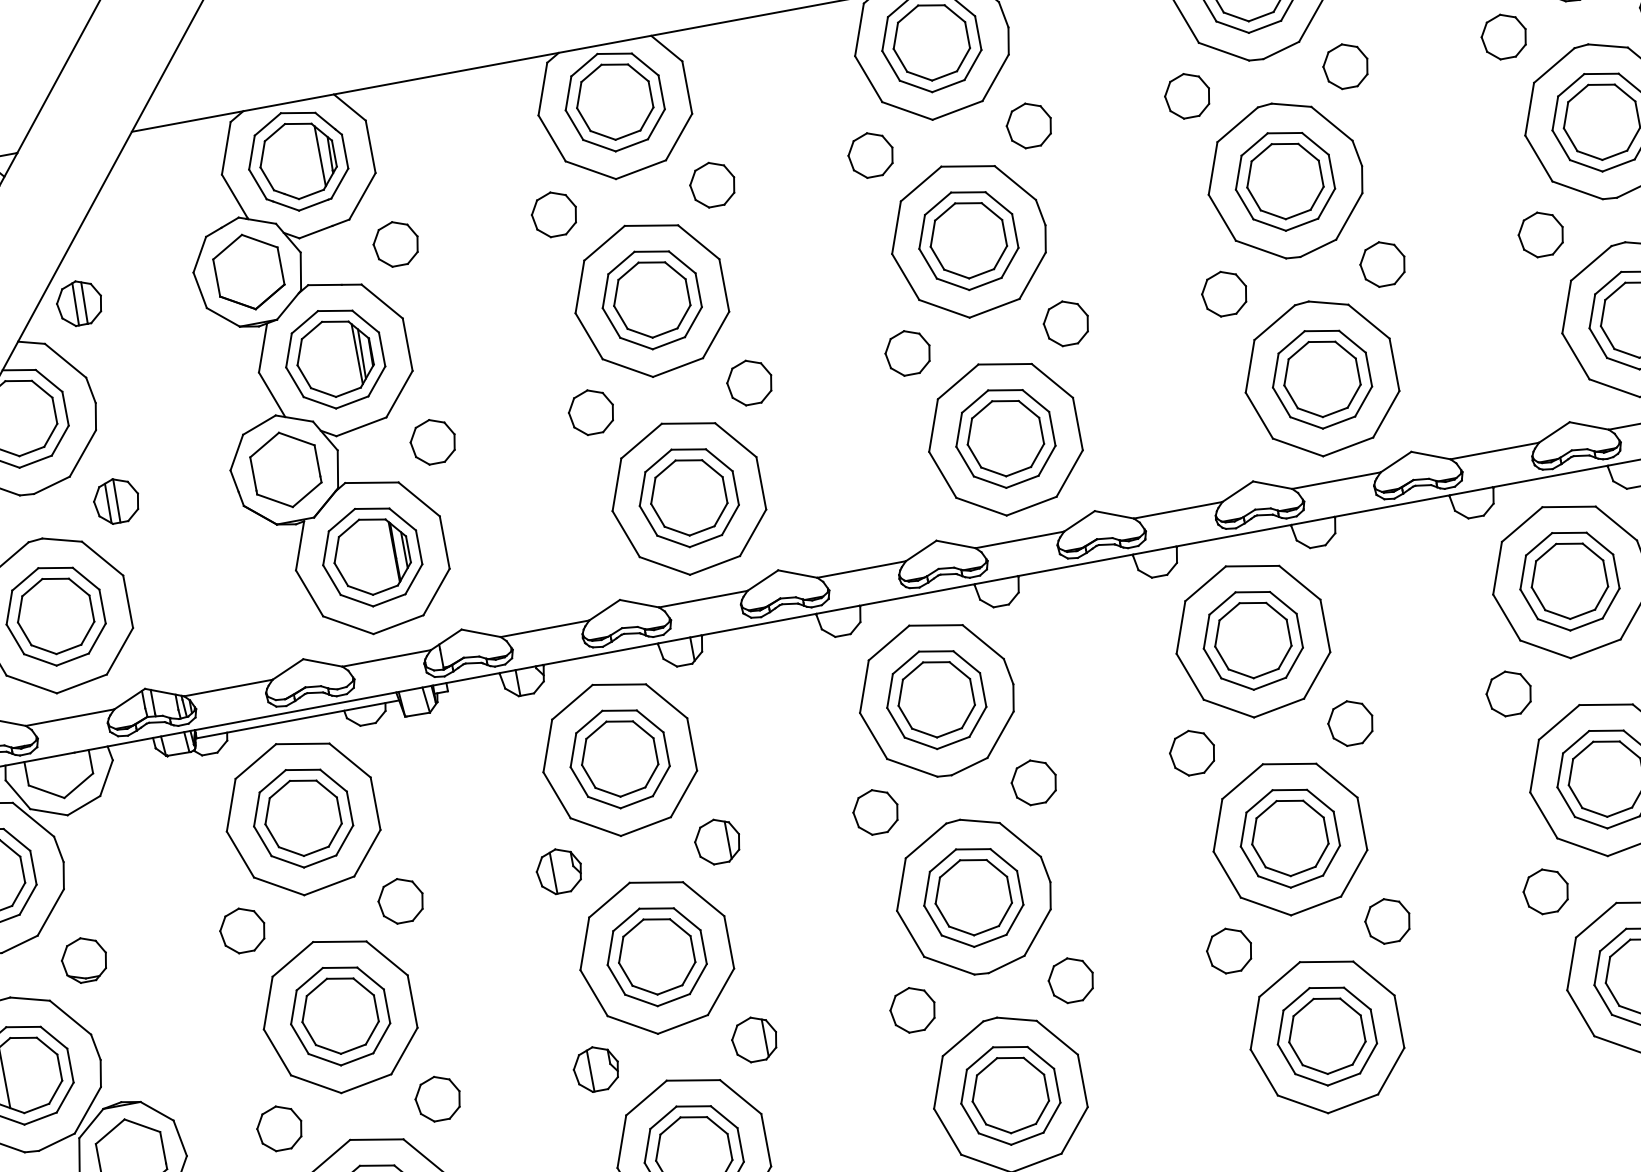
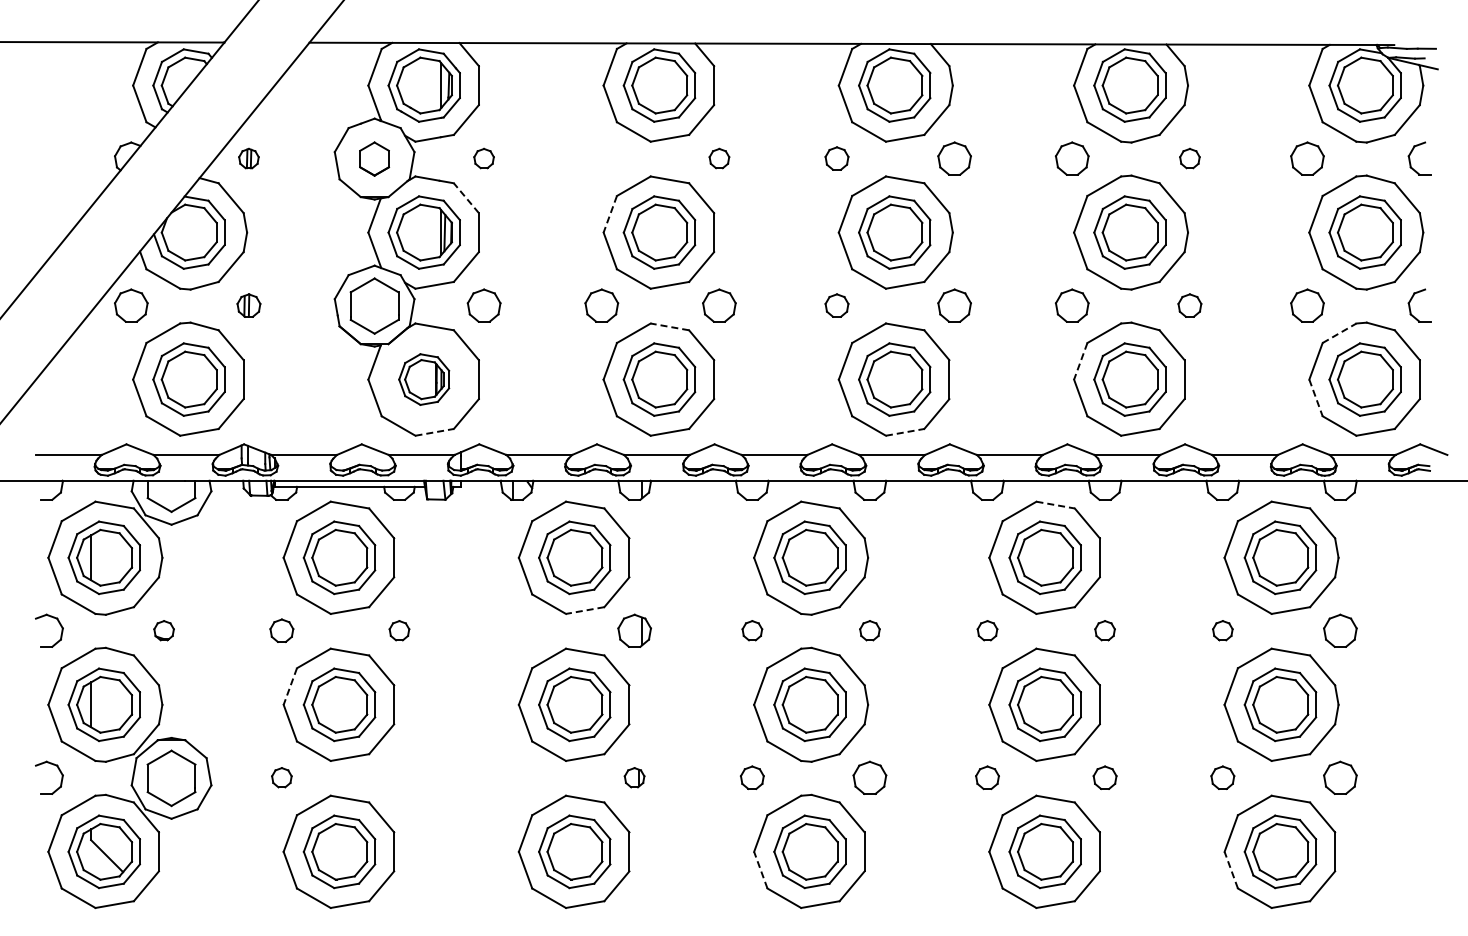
part: (1345, 65) -> (1189, 158), size x0.6
part: (870, 154) -> (836, 158), size x0.7
part: (712, 184) -> (719, 158), size x0.6
part: (554, 214) -> (601, 158), removed
part: (395, 243) -> (483, 158), size x0.6
part: (1382, 263) -> (1189, 305), size x0.7
line: (1591, 263) -> (1339, 333), solid -> dashed
part: (248, 271) -> (374, 158), size x0.6
line: (580, 287) -> (610, 214), solid -> dashed
line: (382, 300) -> (466, 197), solid -> dashed
part: (78, 302) -> (248, 158), size x0.6
part: (907, 352) -> (836, 305), size x0.7
line: (1576, 357) -> (1316, 398), solid -> dashed
line: (1249, 366) -> (1080, 361), solid -> dashed
line: (687, 423) -> (669, 326), solid -> dashed
part: (115, 500) -> (248, 305), size x0.7
line: (1032, 506) -> (905, 432), solid -> dashed
part: (370, 556) -> (423, 379), size x0.7
line: (1253, 566) -> (1056, 505), solid -> dashed
line: (399, 624) -> (435, 432), solid -> dashed
part: (1508, 692) -> (1222, 630), size x0.6
part: (1349, 722) -> (1104, 630), size x0.6
part: (1192, 752) -> (987, 630), size x0.6
part: (1033, 781) -> (869, 630), size x0.6
part: (876, 811) -> (752, 630), size x0.6
line: (644, 826) -> (584, 610), solid -> dashed
part: (558, 870) -> (516, 630), removed
part: (1545, 890) -> (1222, 777), size x0.7
part: (401, 900) -> (399, 630), size x0.6
part: (1386, 920) -> (1104, 777), size x0.7
part: (242, 929) -> (281, 630), size x0.7
part: (1229, 949) -> (987, 777), size x0.7
part: (83, 959) -> (163, 630), size x0.6
line: (268, 1004) -> (290, 687), solid -> dashed
part: (913, 1009) -> (752, 777), size x0.7
line: (1580, 1012) -> (1231, 869), solid -> dashed
part: (754, 1038) -> (634, 777), size x0.6
part: (595, 1068) -> (516, 777), removed
part: (438, 1098) -> (399, 777), removed
part: (279, 1127) -> (281, 777), size x0.6
line: (947, 1130) -> (760, 869), solid -> dashed

